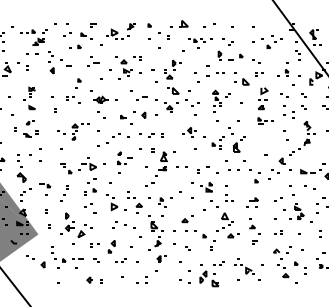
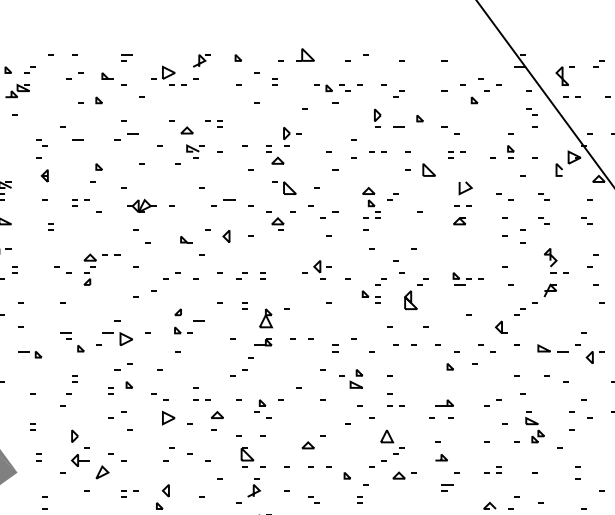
part: (51, 62) -> (43, 159), moved
part: (265, 120) -> (467, 278), moved
part: (45, 185) -> (31, 353), moved

